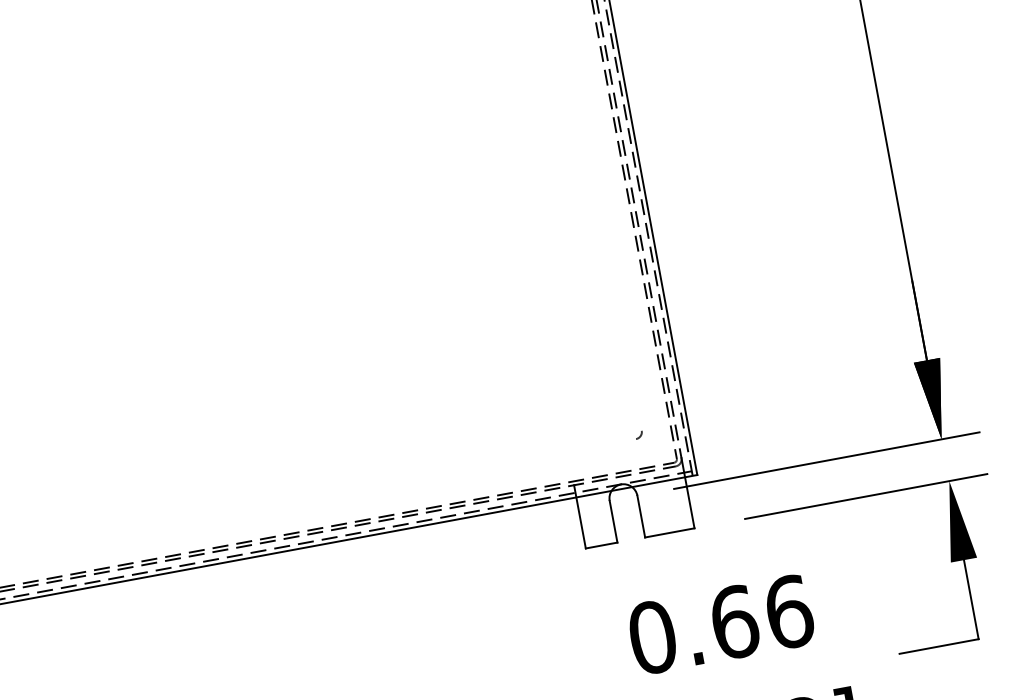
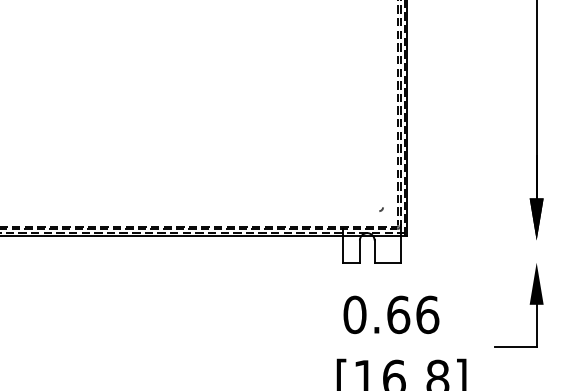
line: (826, 460) -> (475, 240), removed
line: (864, 496) -> (491, 262), removed
text: (721, 623) -> (391, 314), moved

